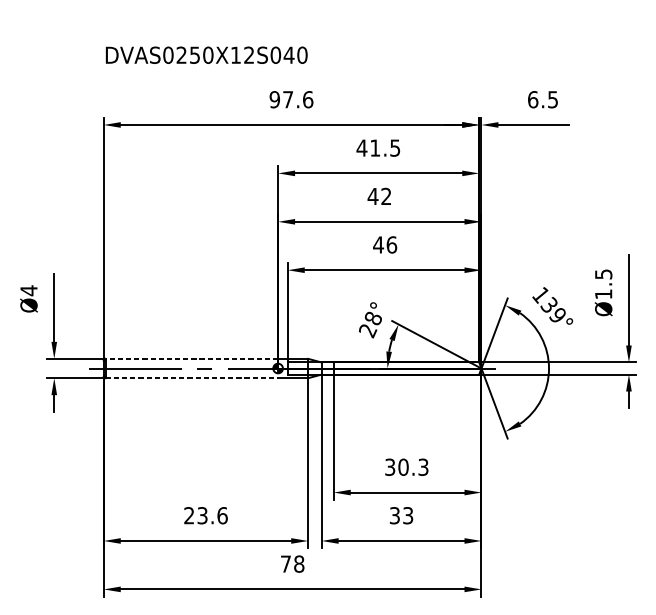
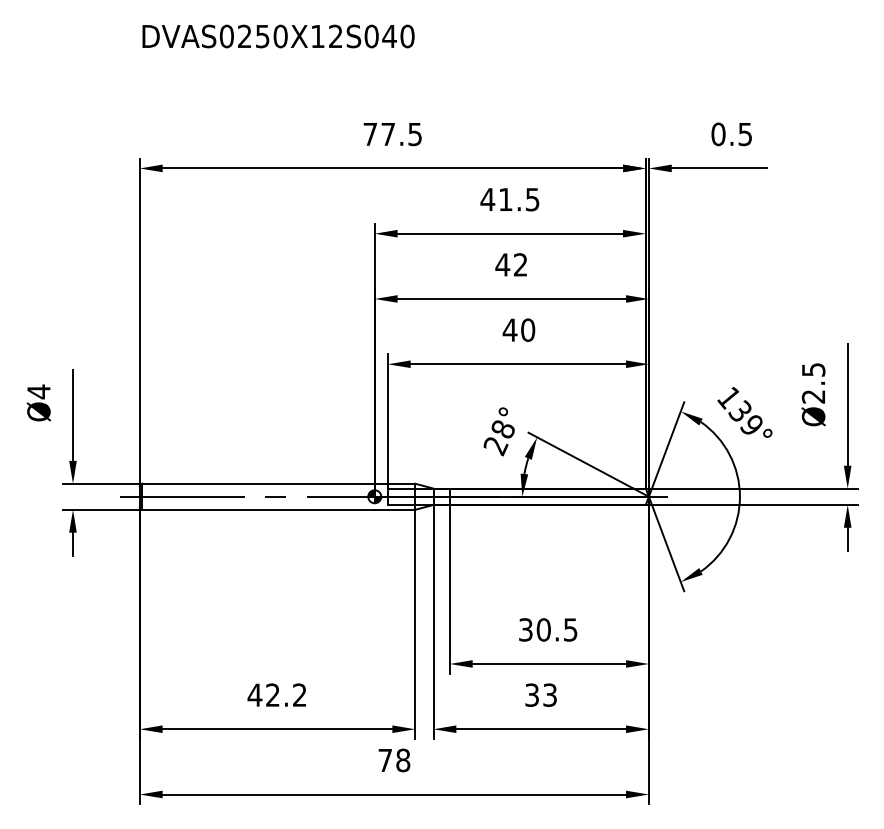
text: (206, 55) -> (278, 36), moved
text: (291, 99) -> (392, 134), 97.6 -> 77.5
text: (533, 99) -> (718, 133), 6.5 -> 0.5
text: (392, 244) -> (528, 329), 46 -> 40
text: (602, 294) -> (812, 396), Ø1.5 -> Ø2.5
line: (191, 358) -> (258, 483), dashed -> solid
line: (192, 377) -> (259, 509), dashed -> solid
text: (423, 466) -> (570, 629), 30.3 -> 30.5
text: (205, 515) -> (277, 694), 23.6 -> 42.2

